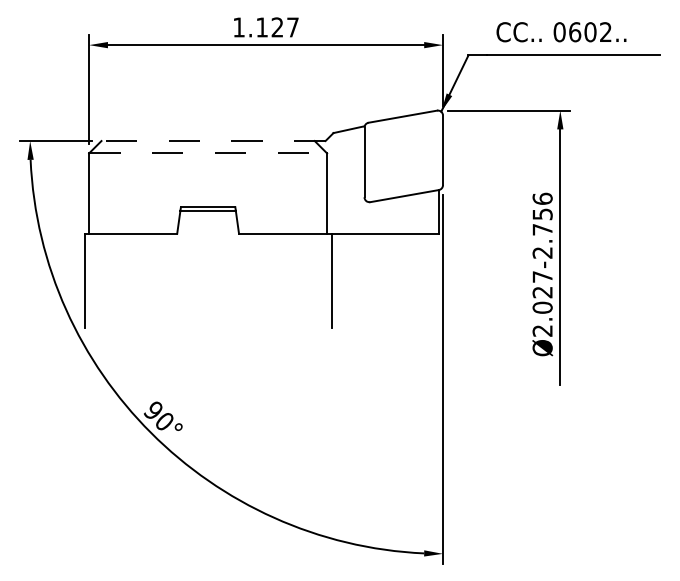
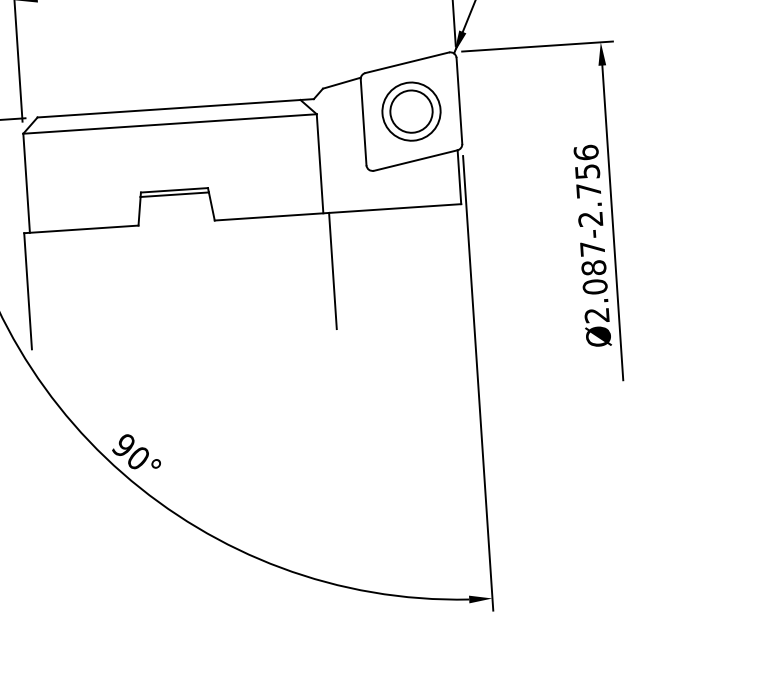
line: (213, 141) -> (175, 108), dashed -> solid
line: (208, 153) -> (170, 124), dashed -> solid
part: (403, 156) -> (411, 111), added
text: (542, 292) -> (593, 268), Ø2.027-2.756 -> Ø2.087-2.756

